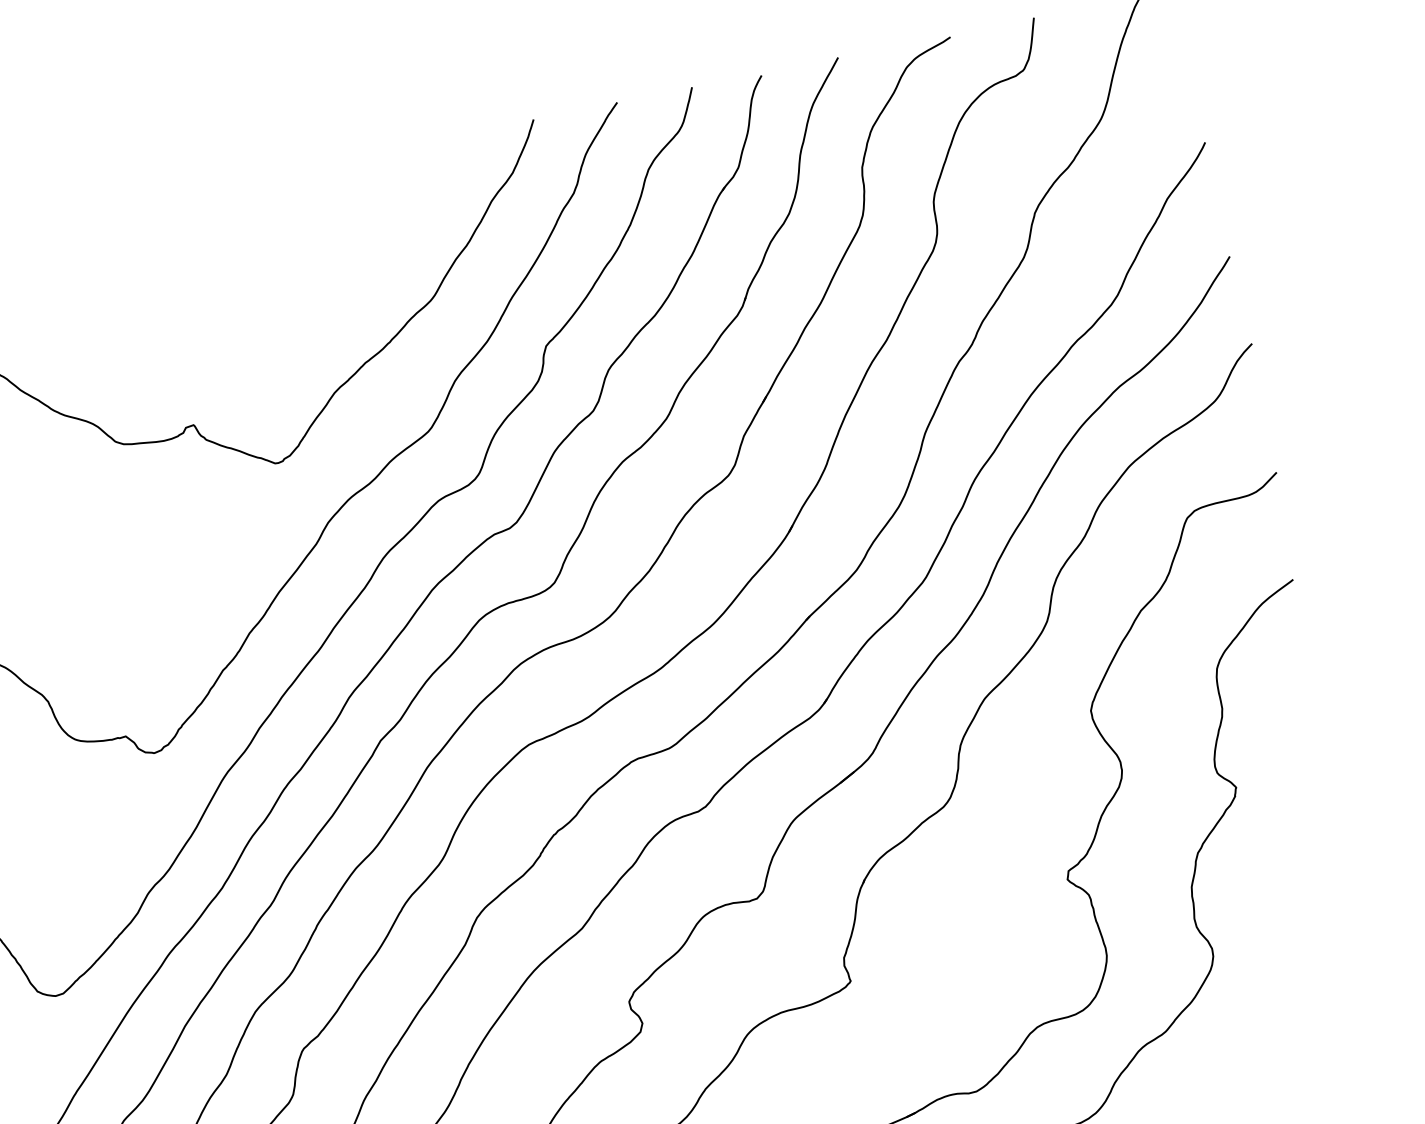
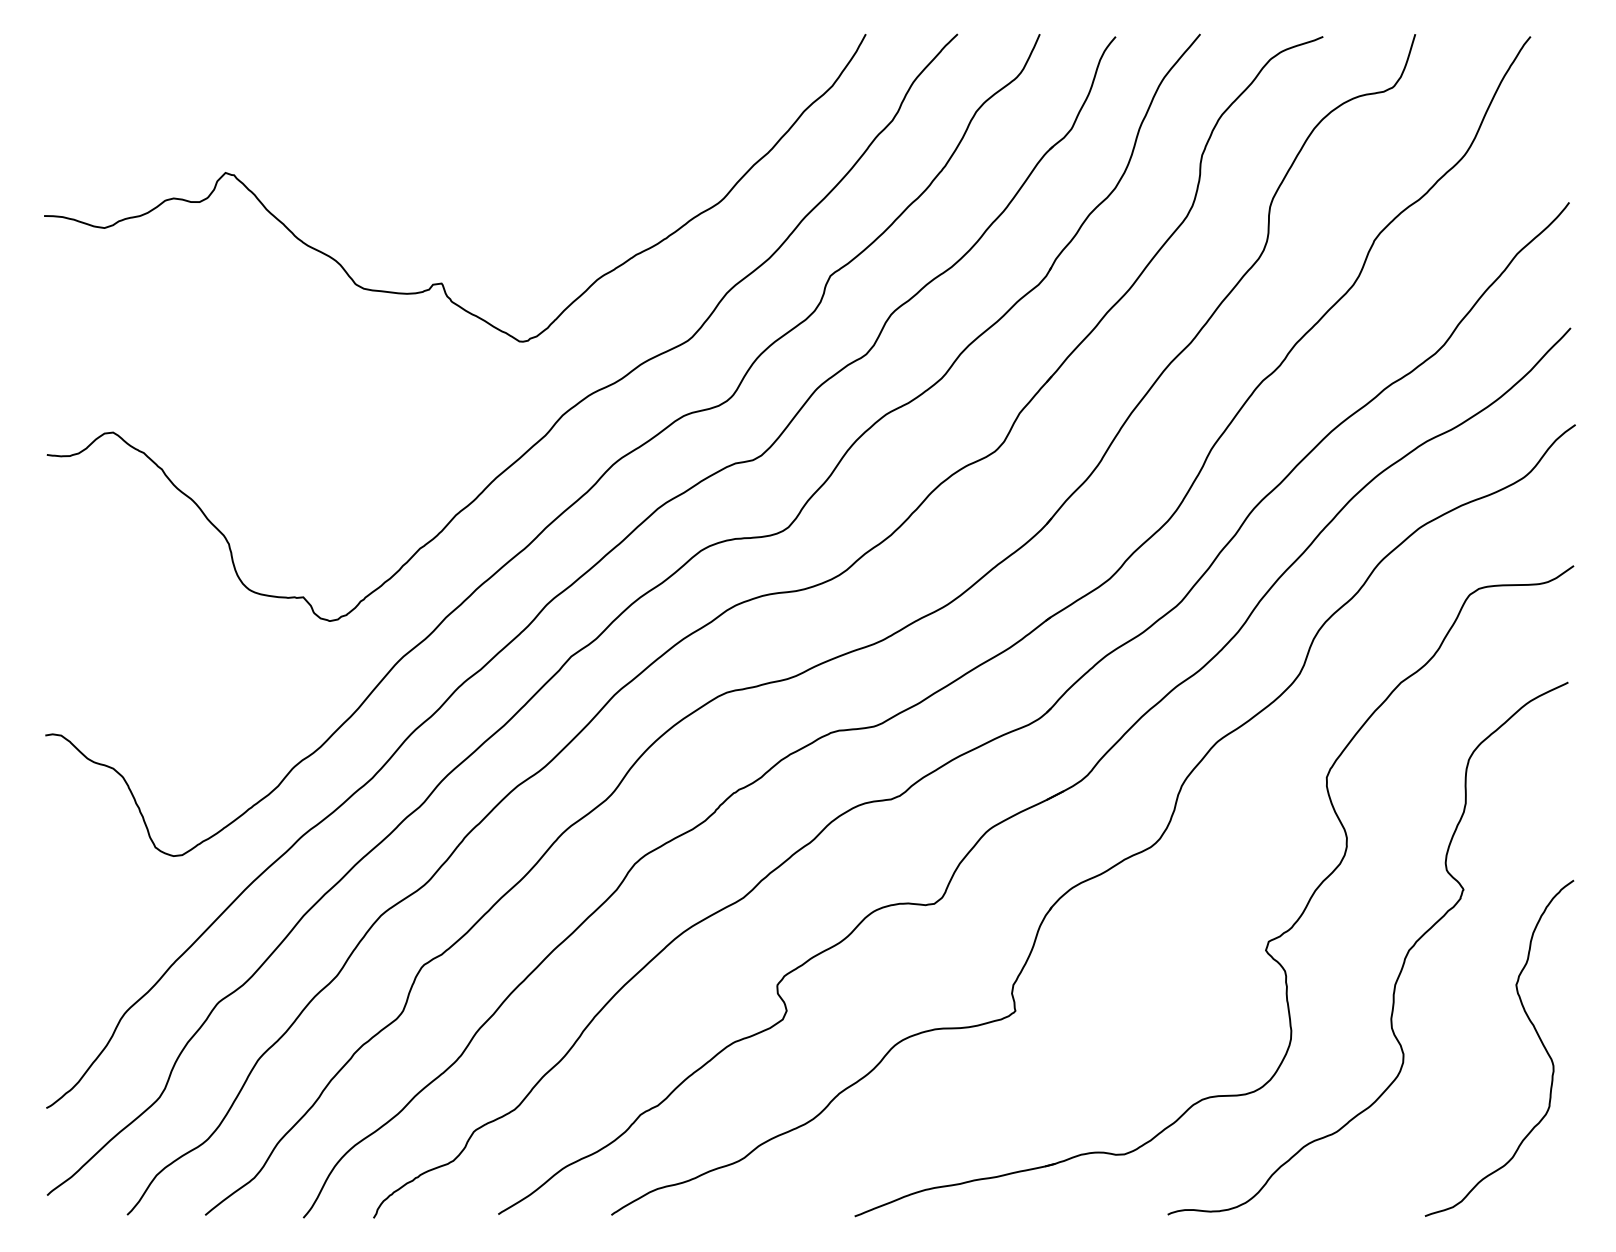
curve: (1326, 901) -> (1534, 1029), added

